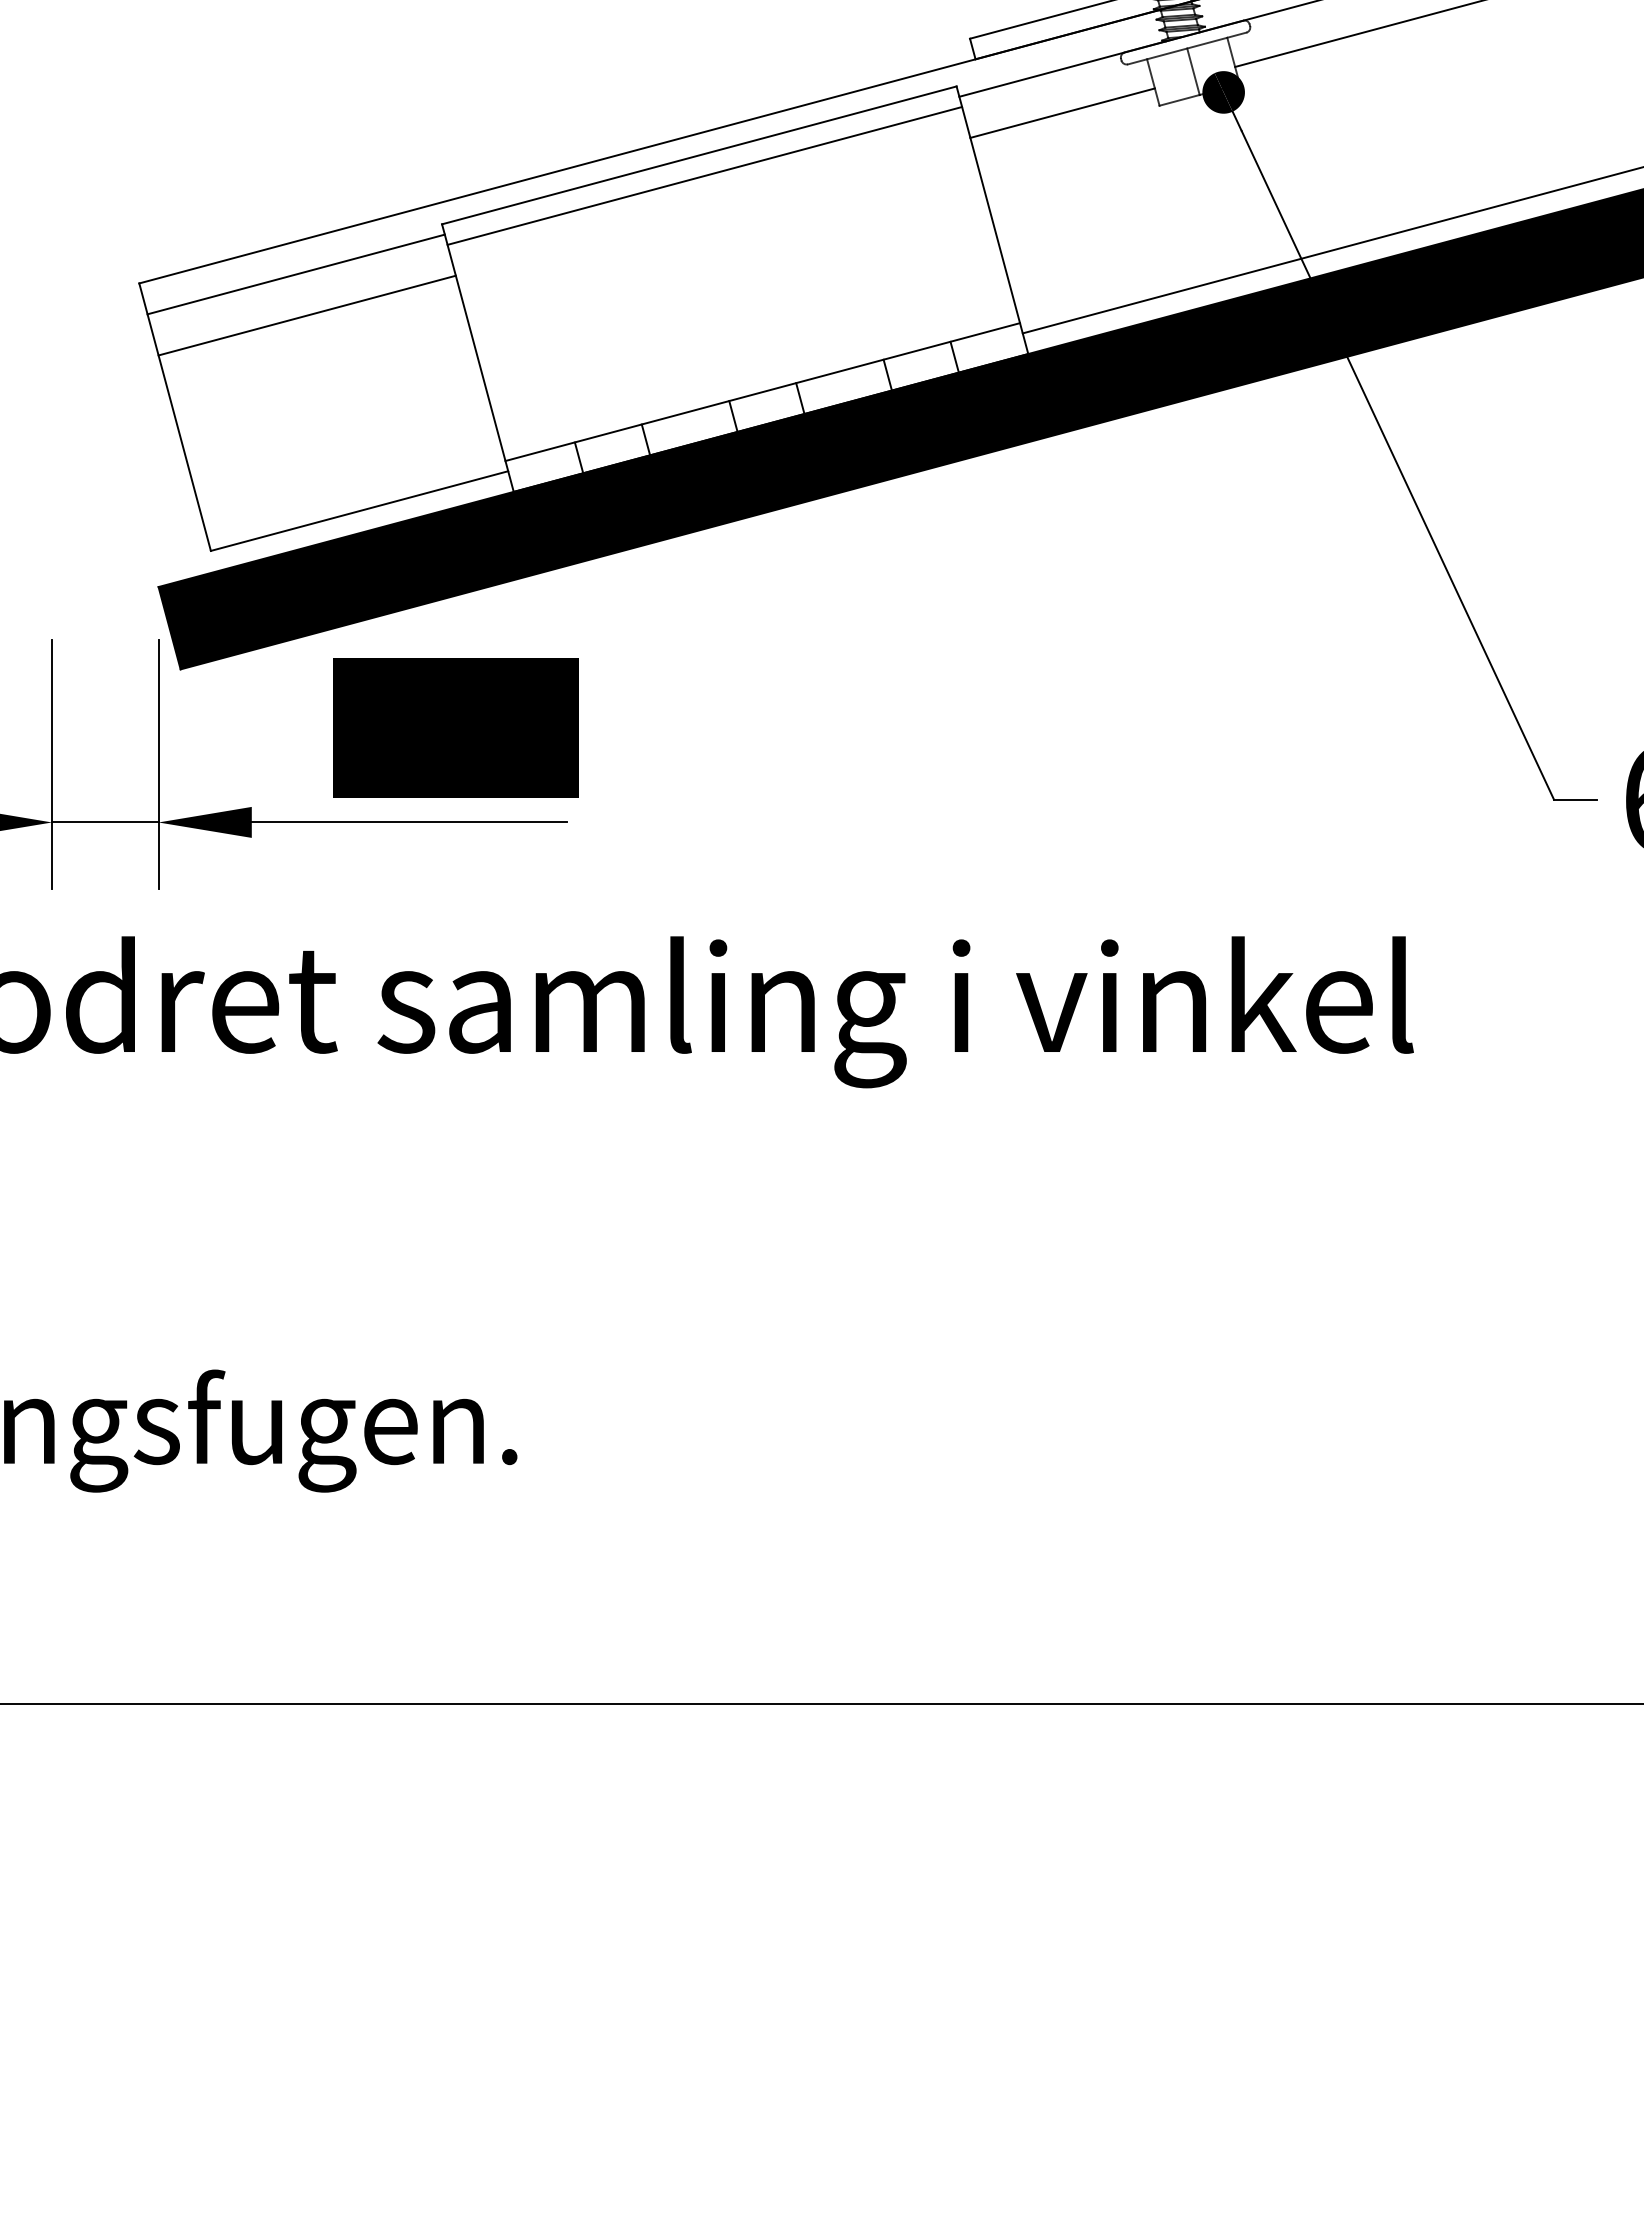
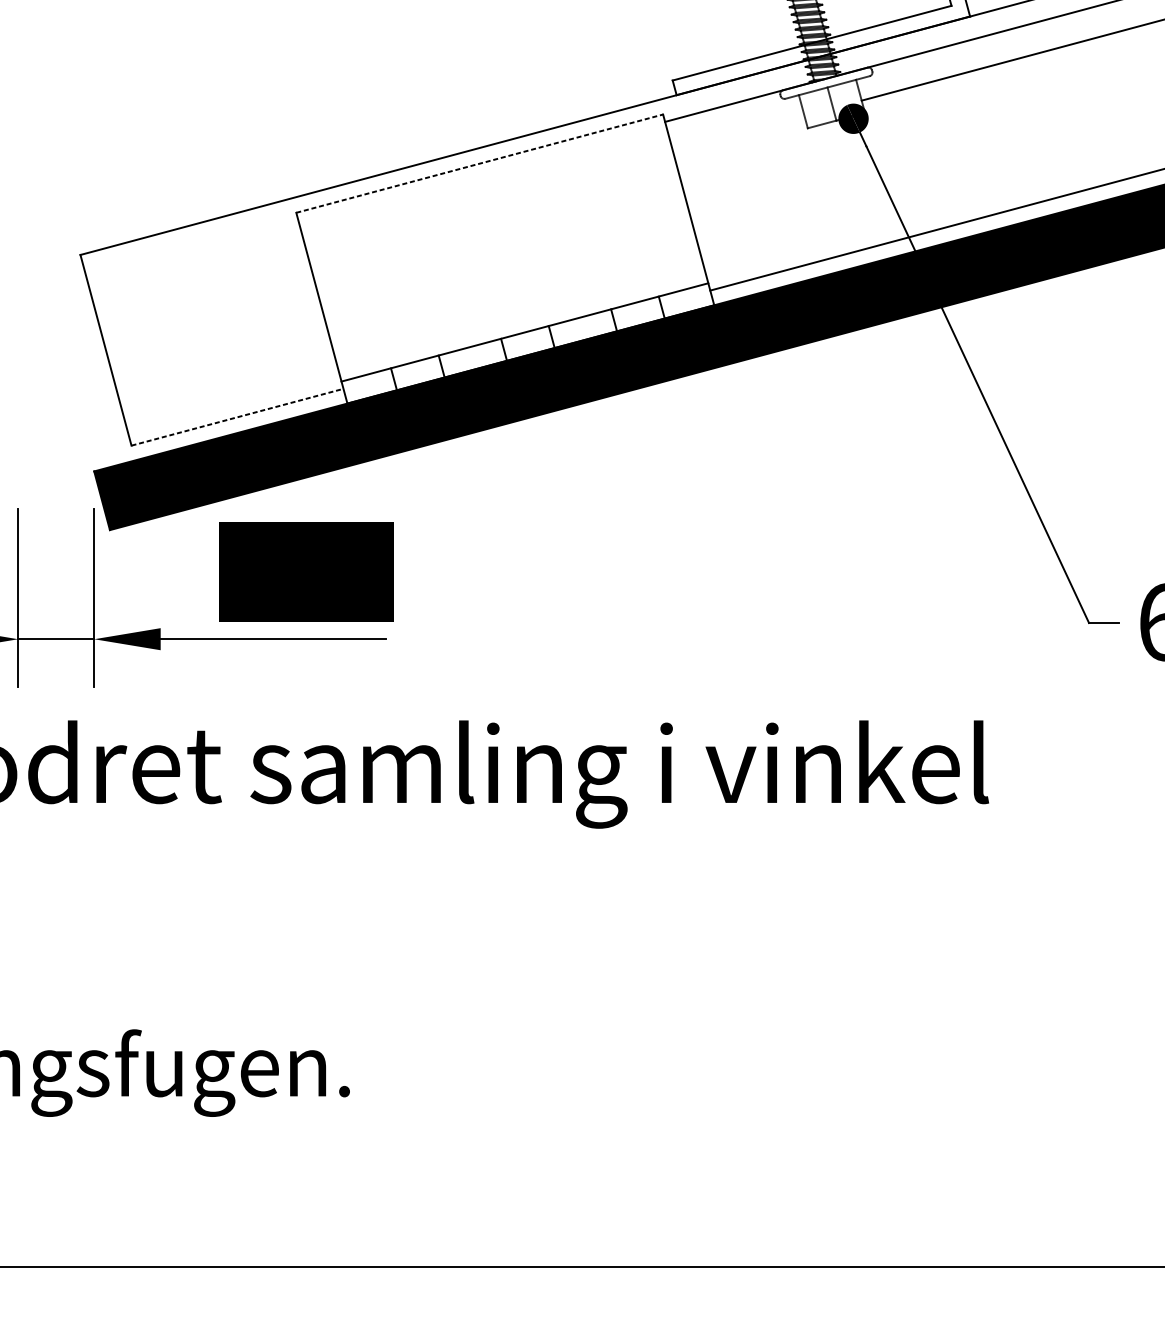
line: (1062, 112) -> (738, 133), removed
line: (699, 155) -> (479, 163), solid -> dashed
line: (704, 175) -> (483, 178), removed
line: (295, 274) -> (191, 248), removed
line: (306, 315) -> (199, 277), removed
line: (359, 511) -> (237, 417), solid -> dashed

